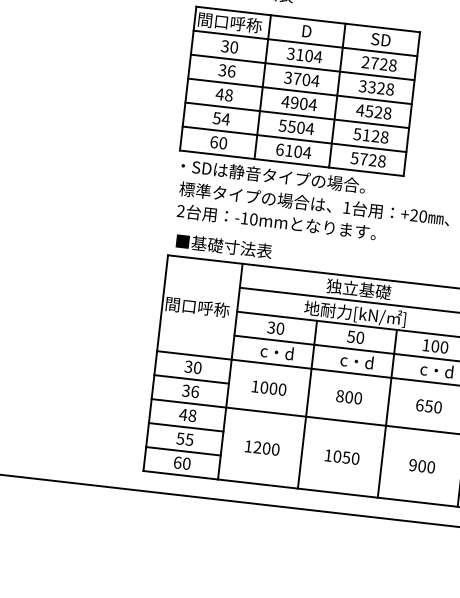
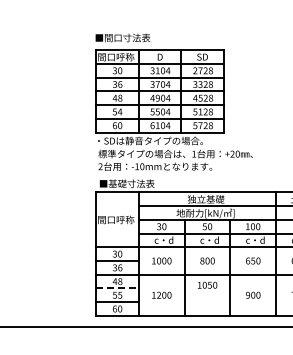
line: (186, 427) -> (117, 288), solid -> dashed
text: (342, 455) -> (207, 284), moved

